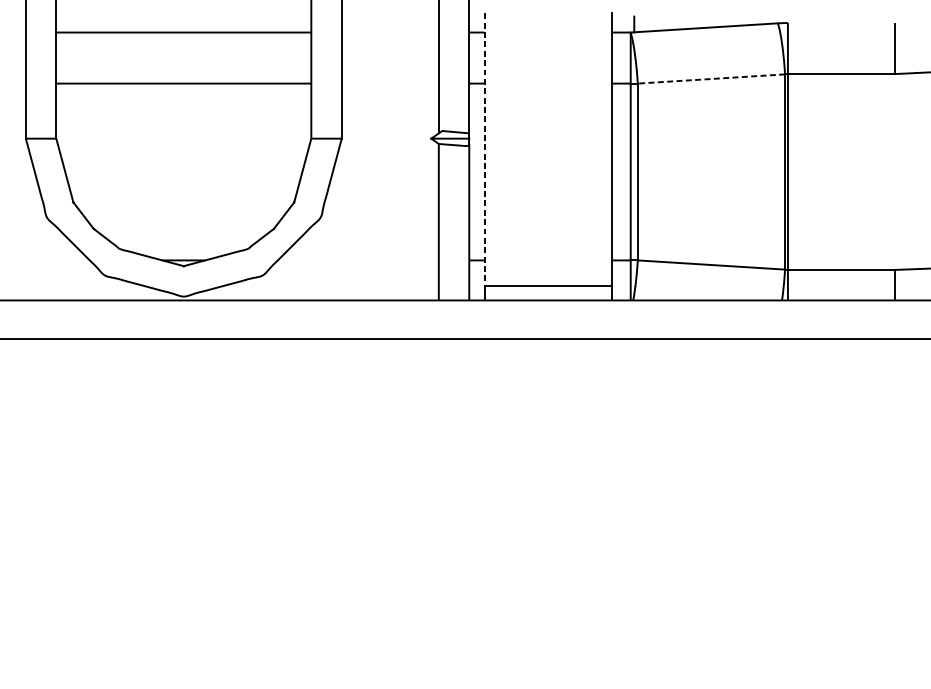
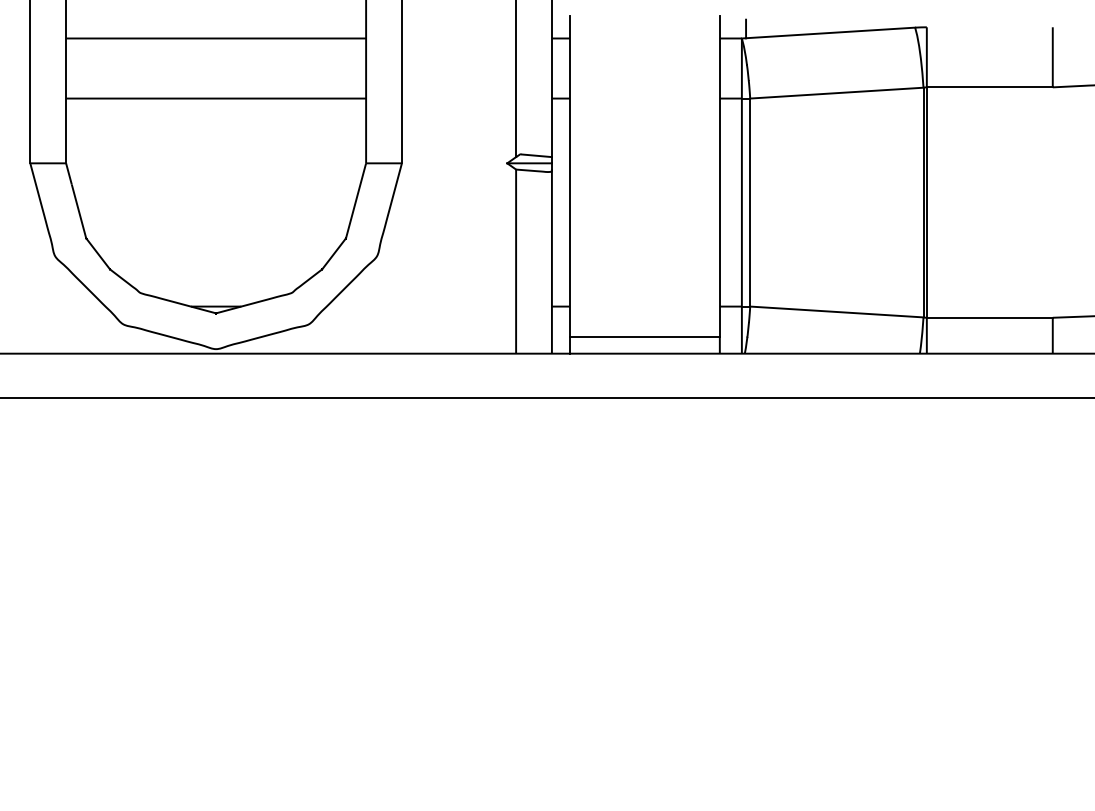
line: (711, 79) -> (836, 93), dashed -> solid
line: (484, 150) -> (569, 177), dashed -> solid

